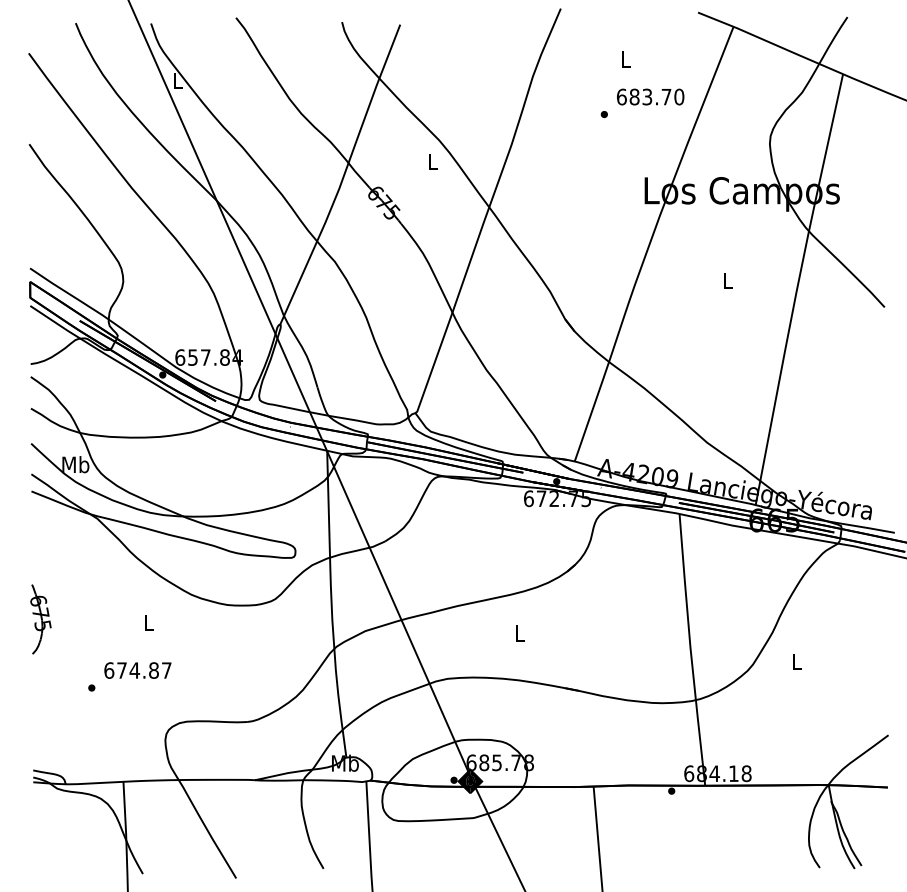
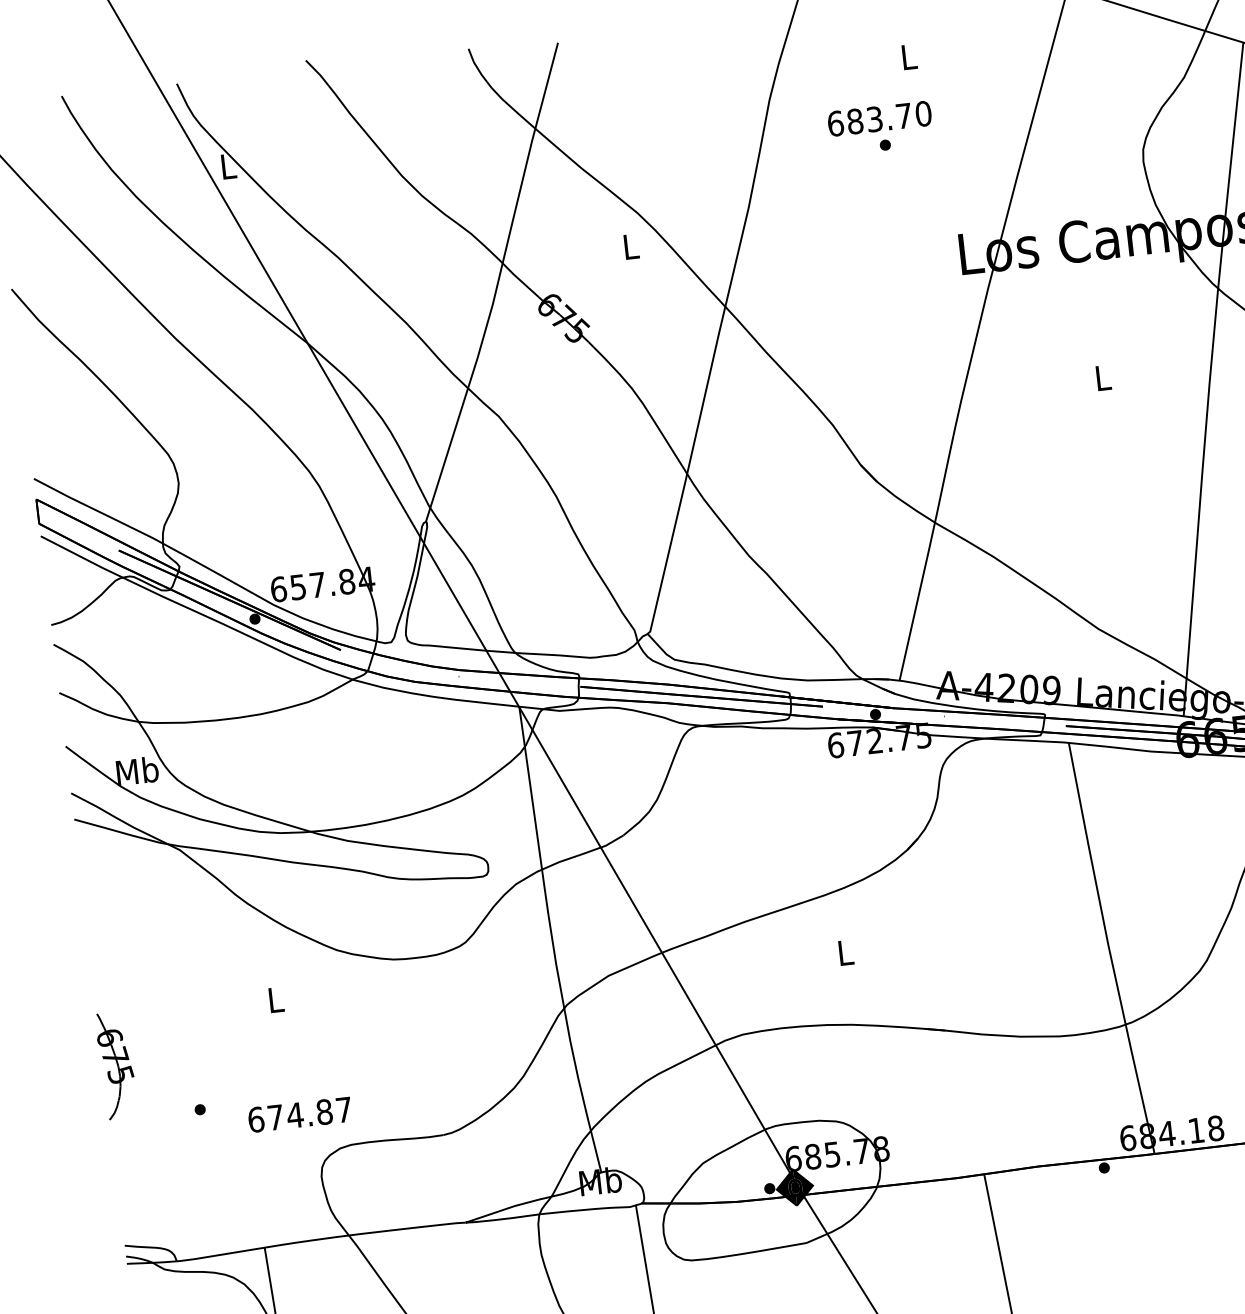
text: (650, 96) -> (879, 117), moved
part: (40, 619) -> (115, 1065), moved
text: (137, 670) -> (299, 1114), moved

